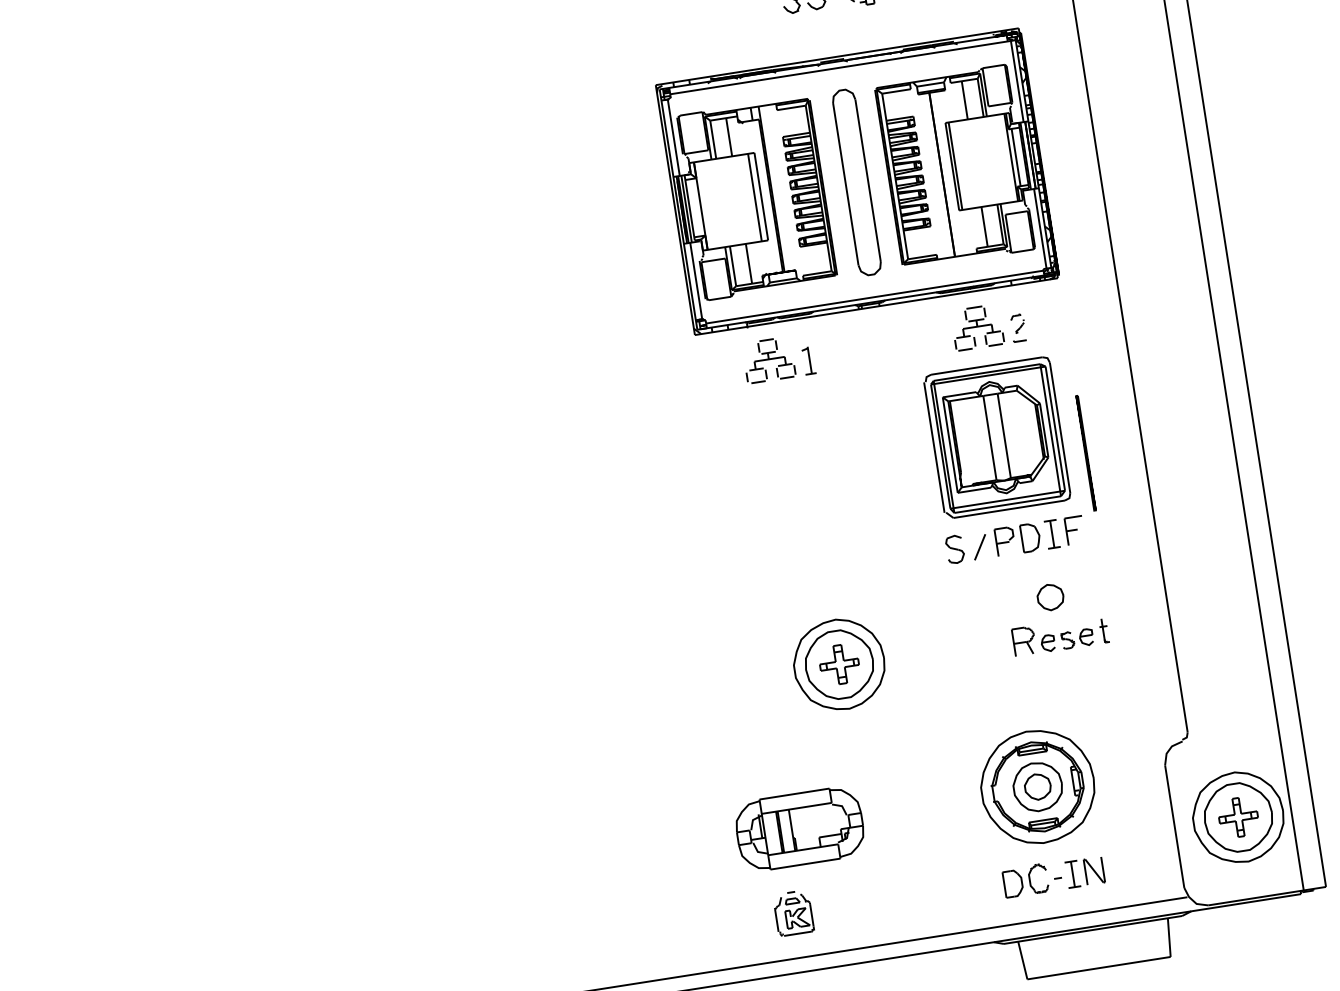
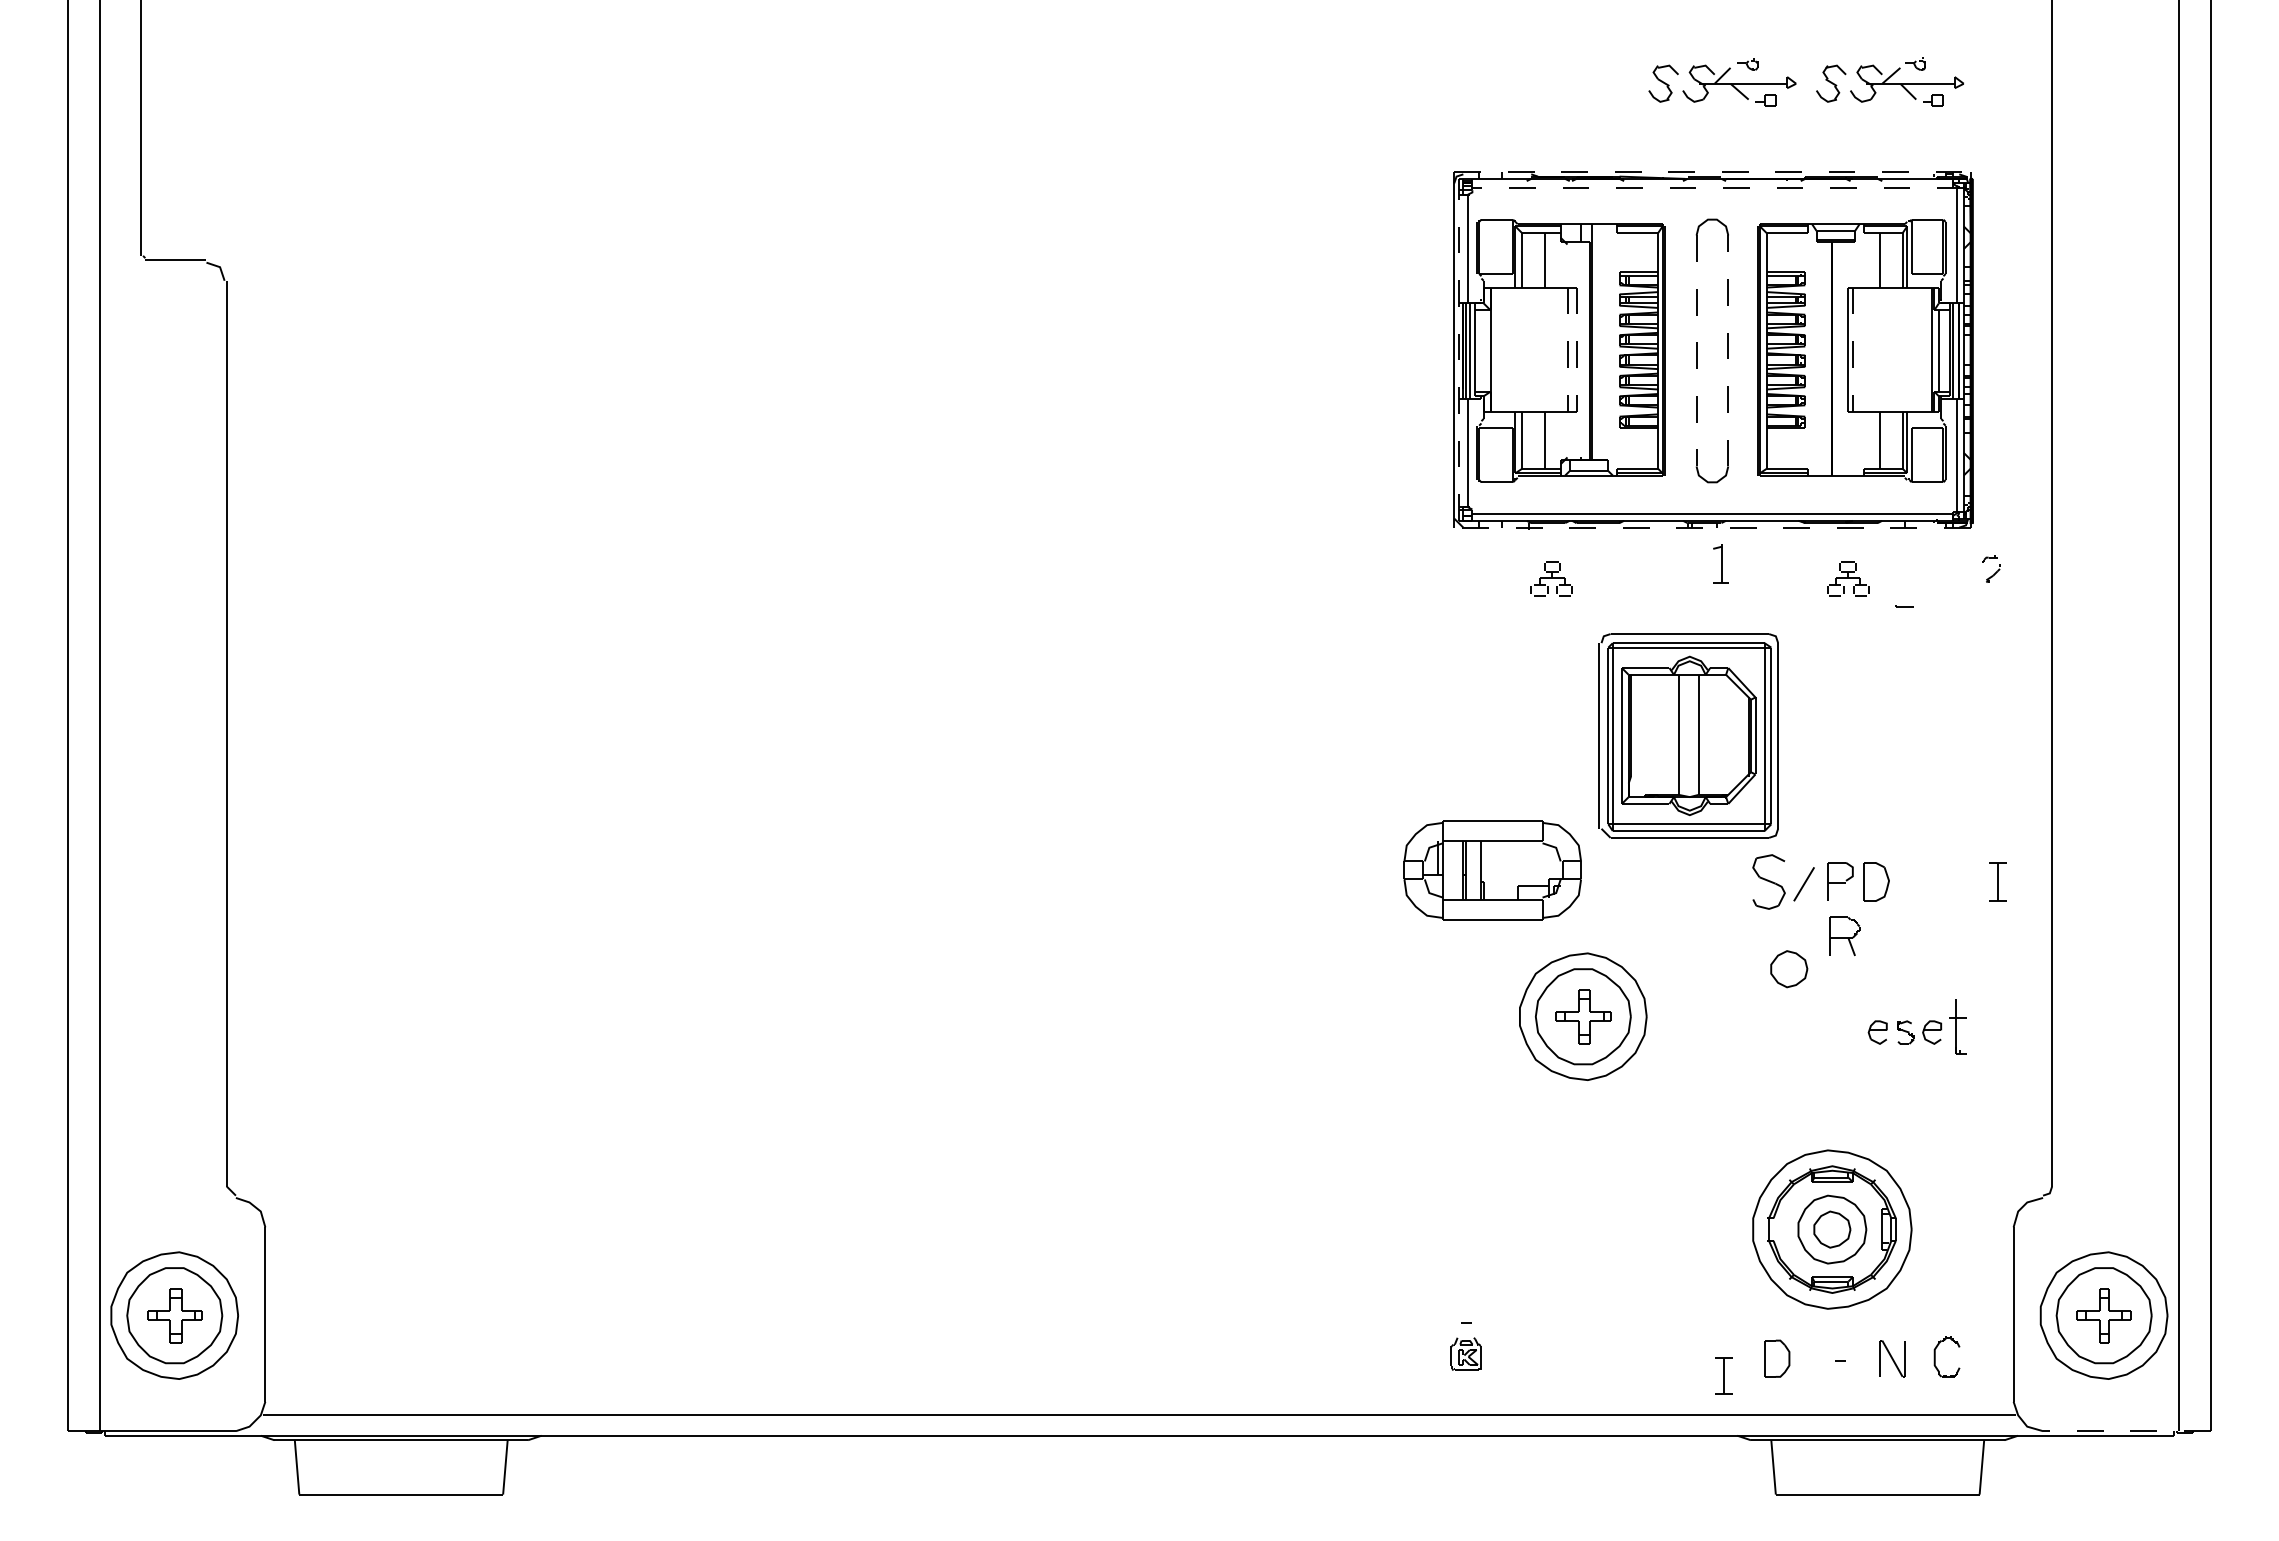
line: (837, 57) -> (1712, 172), solid -> dashed
line: (843, 66) -> (1718, 187), solid -> dashed
line: (955, 166) -> (1852, 350), solid -> dashed
line: (868, 180) -> (1728, 350), solid -> dashed
line: (845, 184) -> (1696, 351), solid -> dashed
line: (761, 197) -> (1576, 350), solid -> dashed
line: (755, 198) -> (1567, 350), solid -> dashed
line: (678, 209) -> (1458, 349), solid -> dashed
line: (875, 306) -> (1711, 527), solid -> dashed
part: (1018, 323) -> (1991, 568), moved
part: (976, 327) -> (1847, 578), size x0.6
part: (768, 360) -> (1551, 578), size x0.6
part: (808, 360) -> (1720, 563), moved
part: (997, 437) -> (1688, 735), moved
line: (1085, 453) -> (1971, 776), removed
part: (1074, 530) -> (1939, 881), removed
part: (1051, 534) -> (1997, 881), moved
part: (954, 549) -> (1768, 881), size x1.4
part: (1050, 597) -> (1789, 969), moved
part: (1104, 630) -> (1958, 1027), size x1.6
part: (1023, 640) -> (1844, 935), moved
part: (799, 829) -> (1492, 870), moved
part: (1072, 874) -> (1723, 1375), moved
part: (1030, 879) -> (1935, 1356), moved
line: (1266, 896) -> (2126, 1431), solid -> dashed
part: (793, 914) -> (1465, 1353), size x0.6

